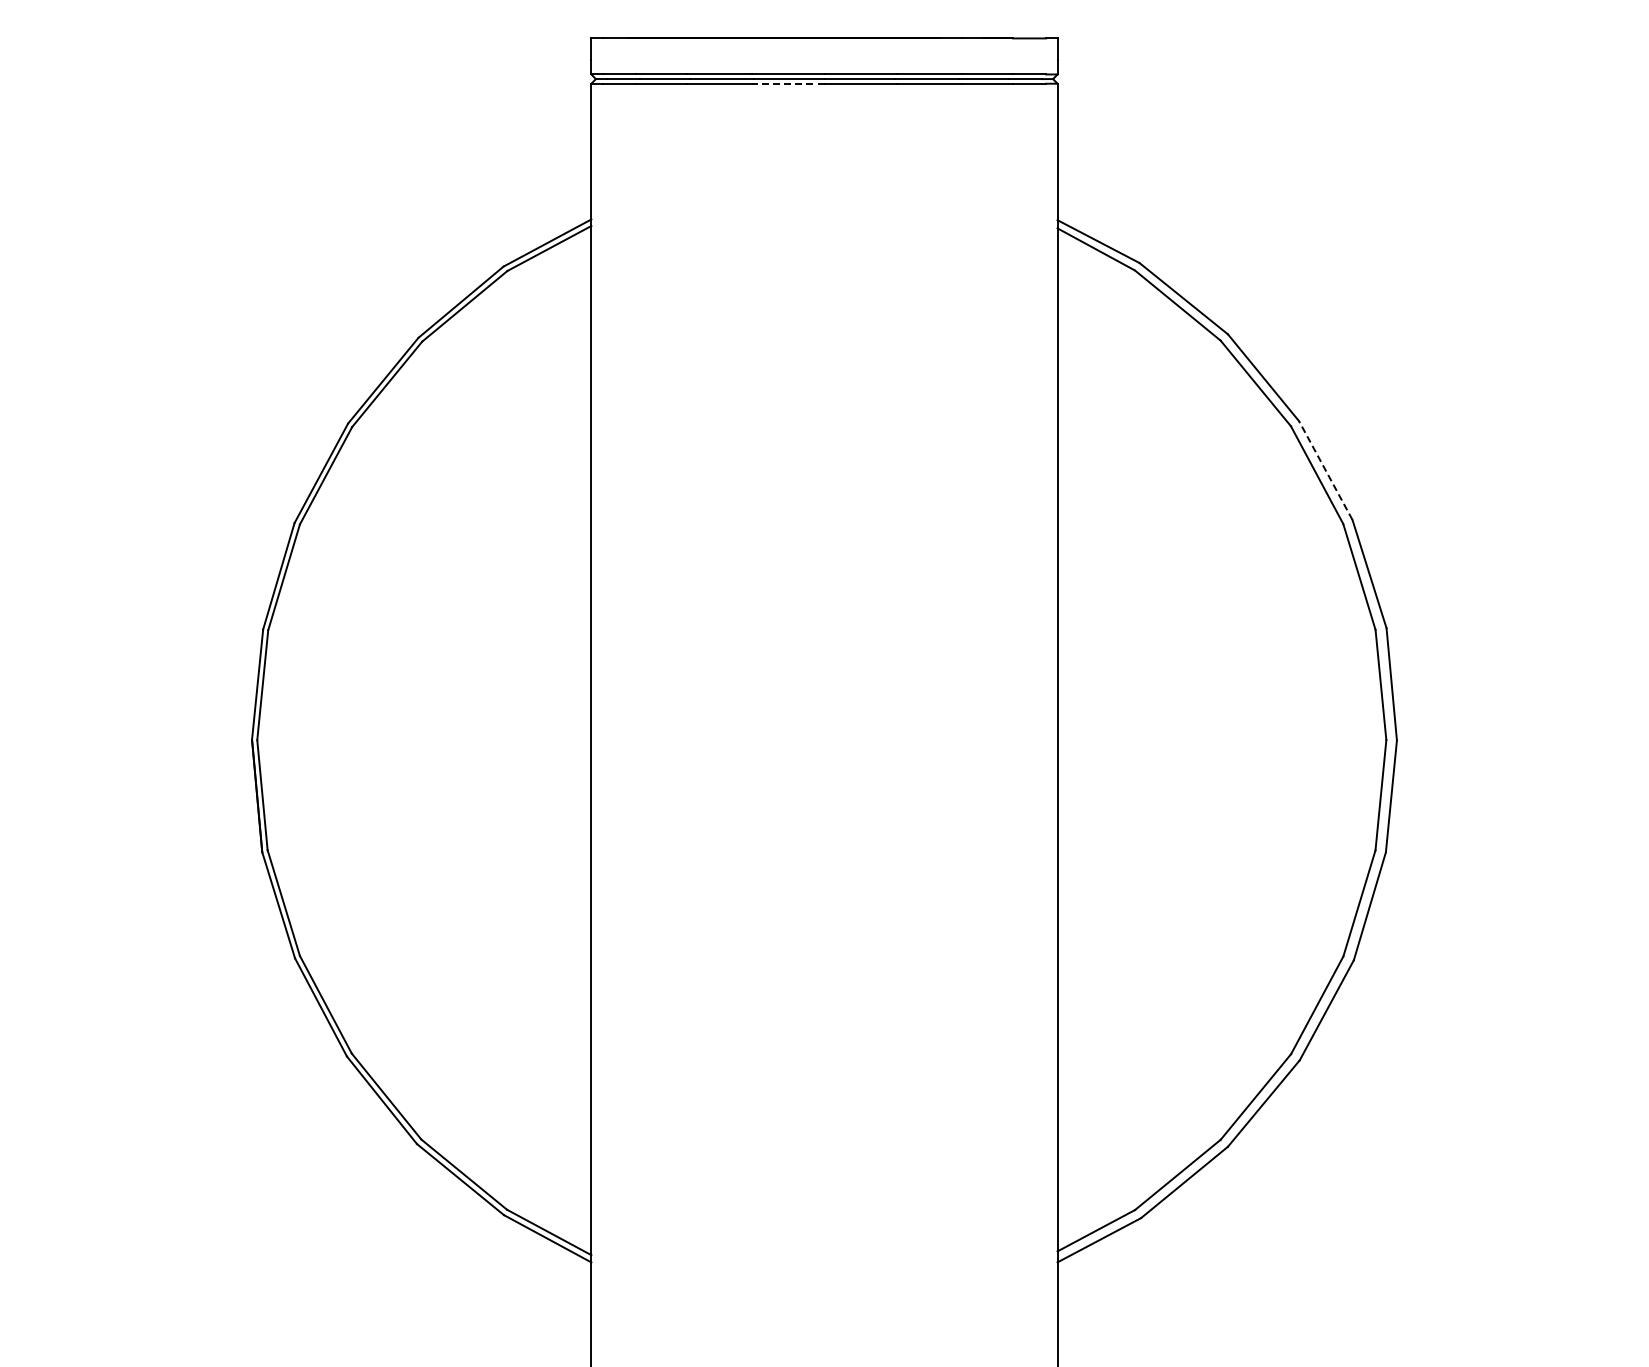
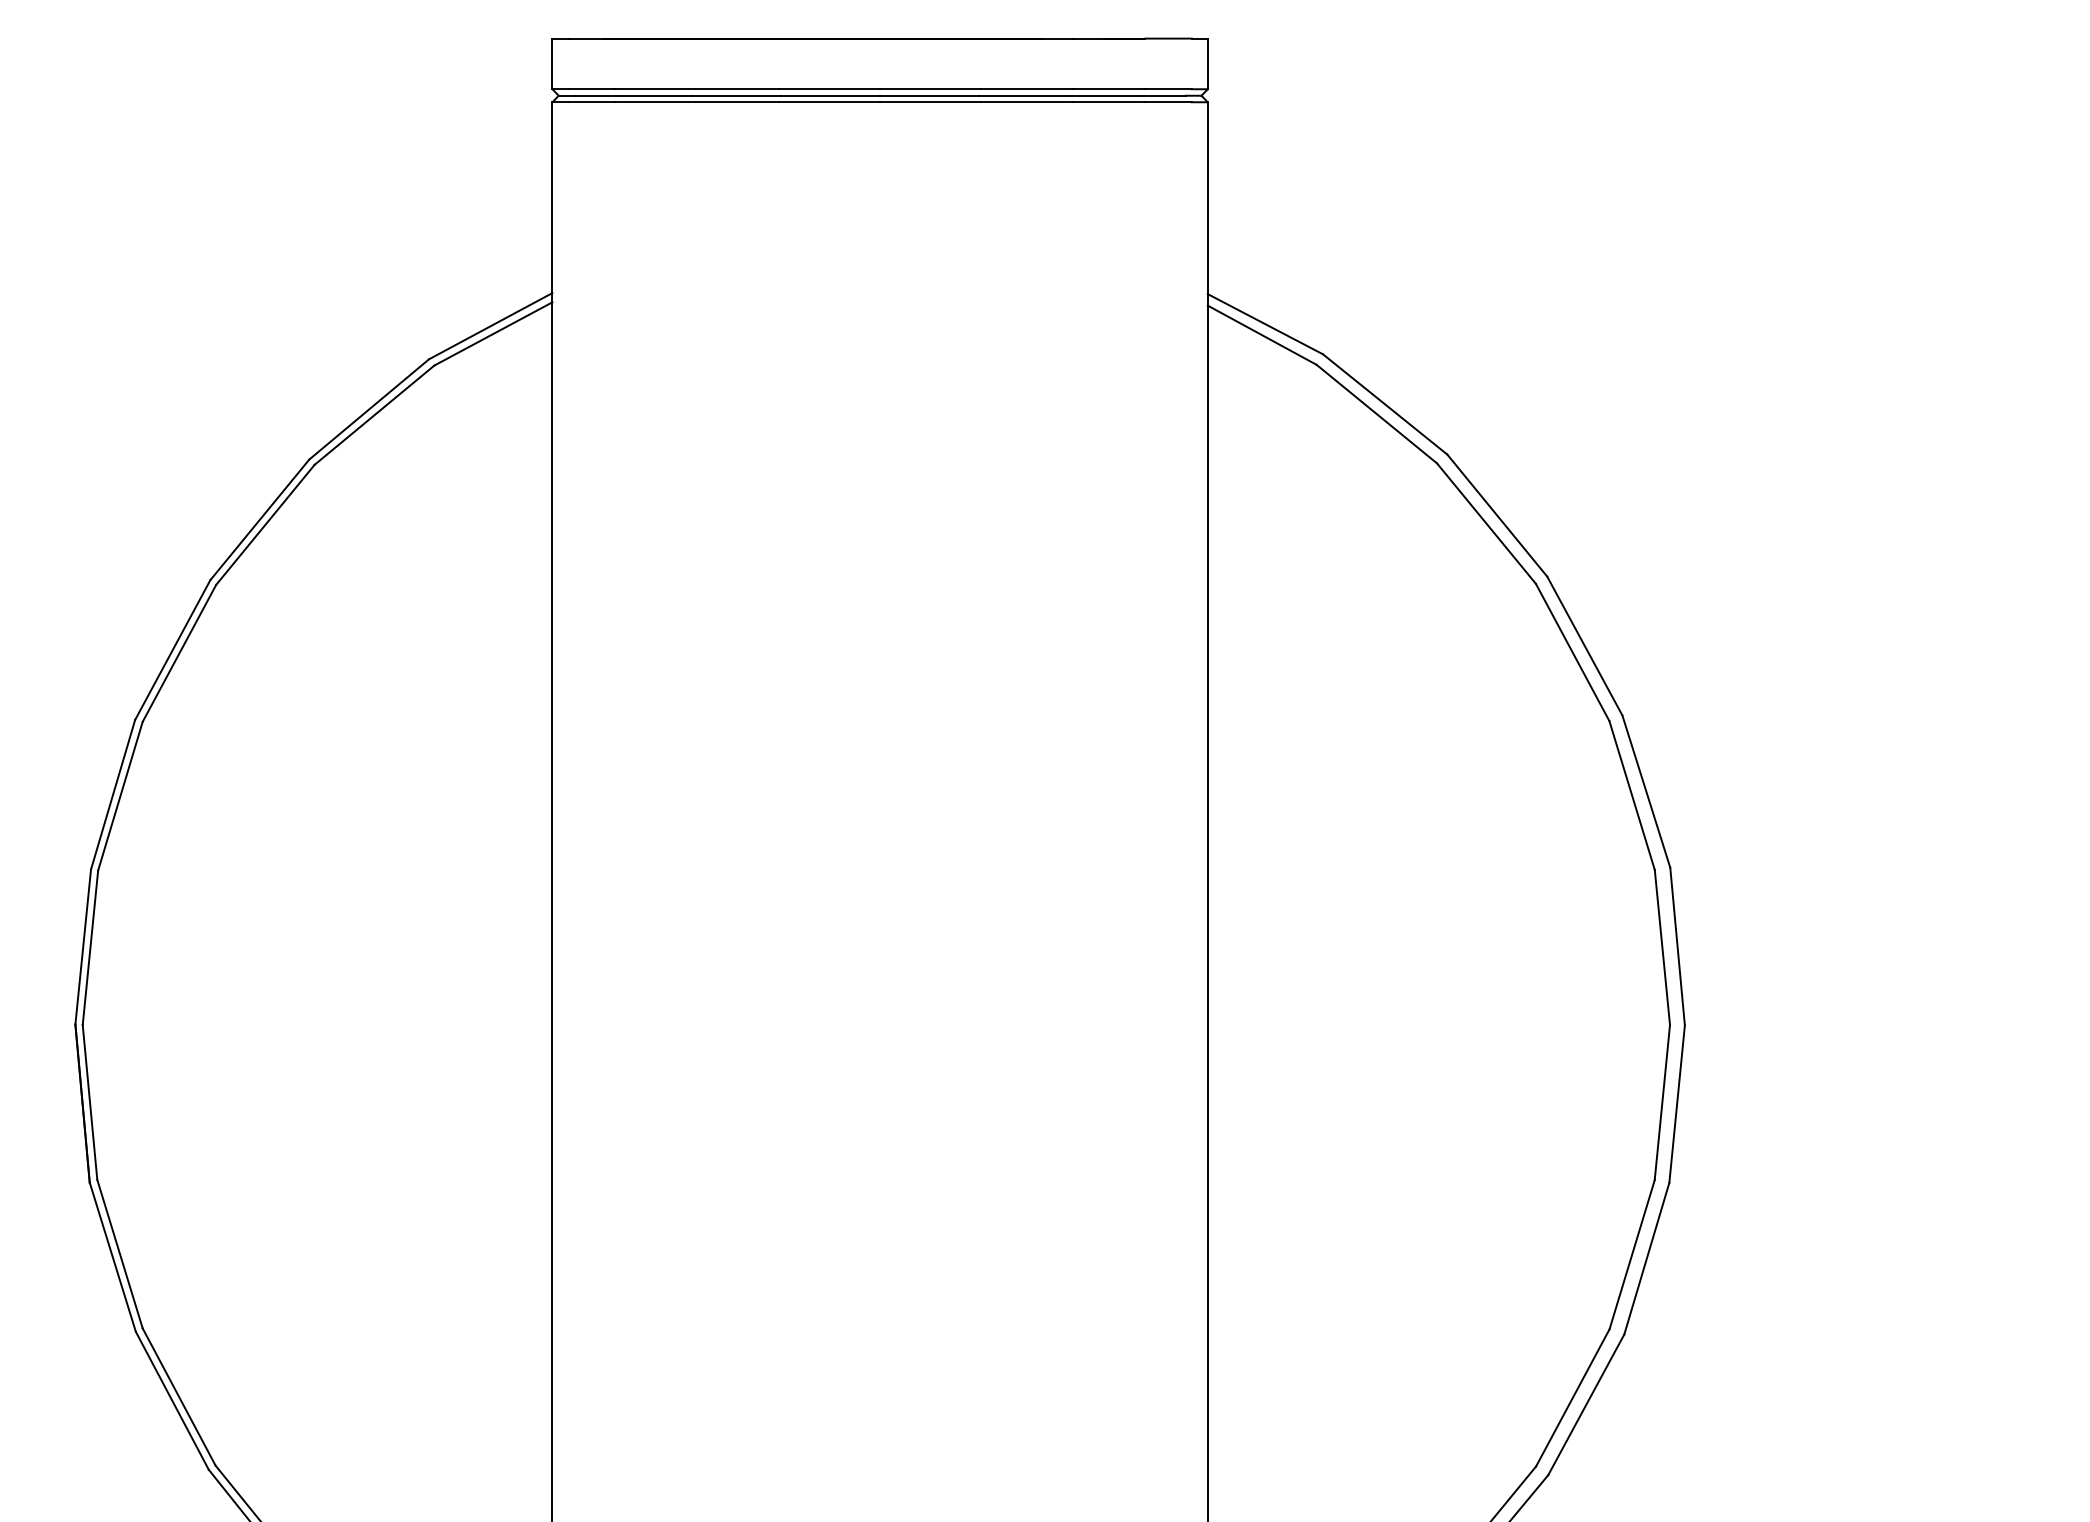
line: (787, 83) -> (828, 101), dashed -> solid
line: (1325, 470) -> (1584, 645), dashed -> solid

